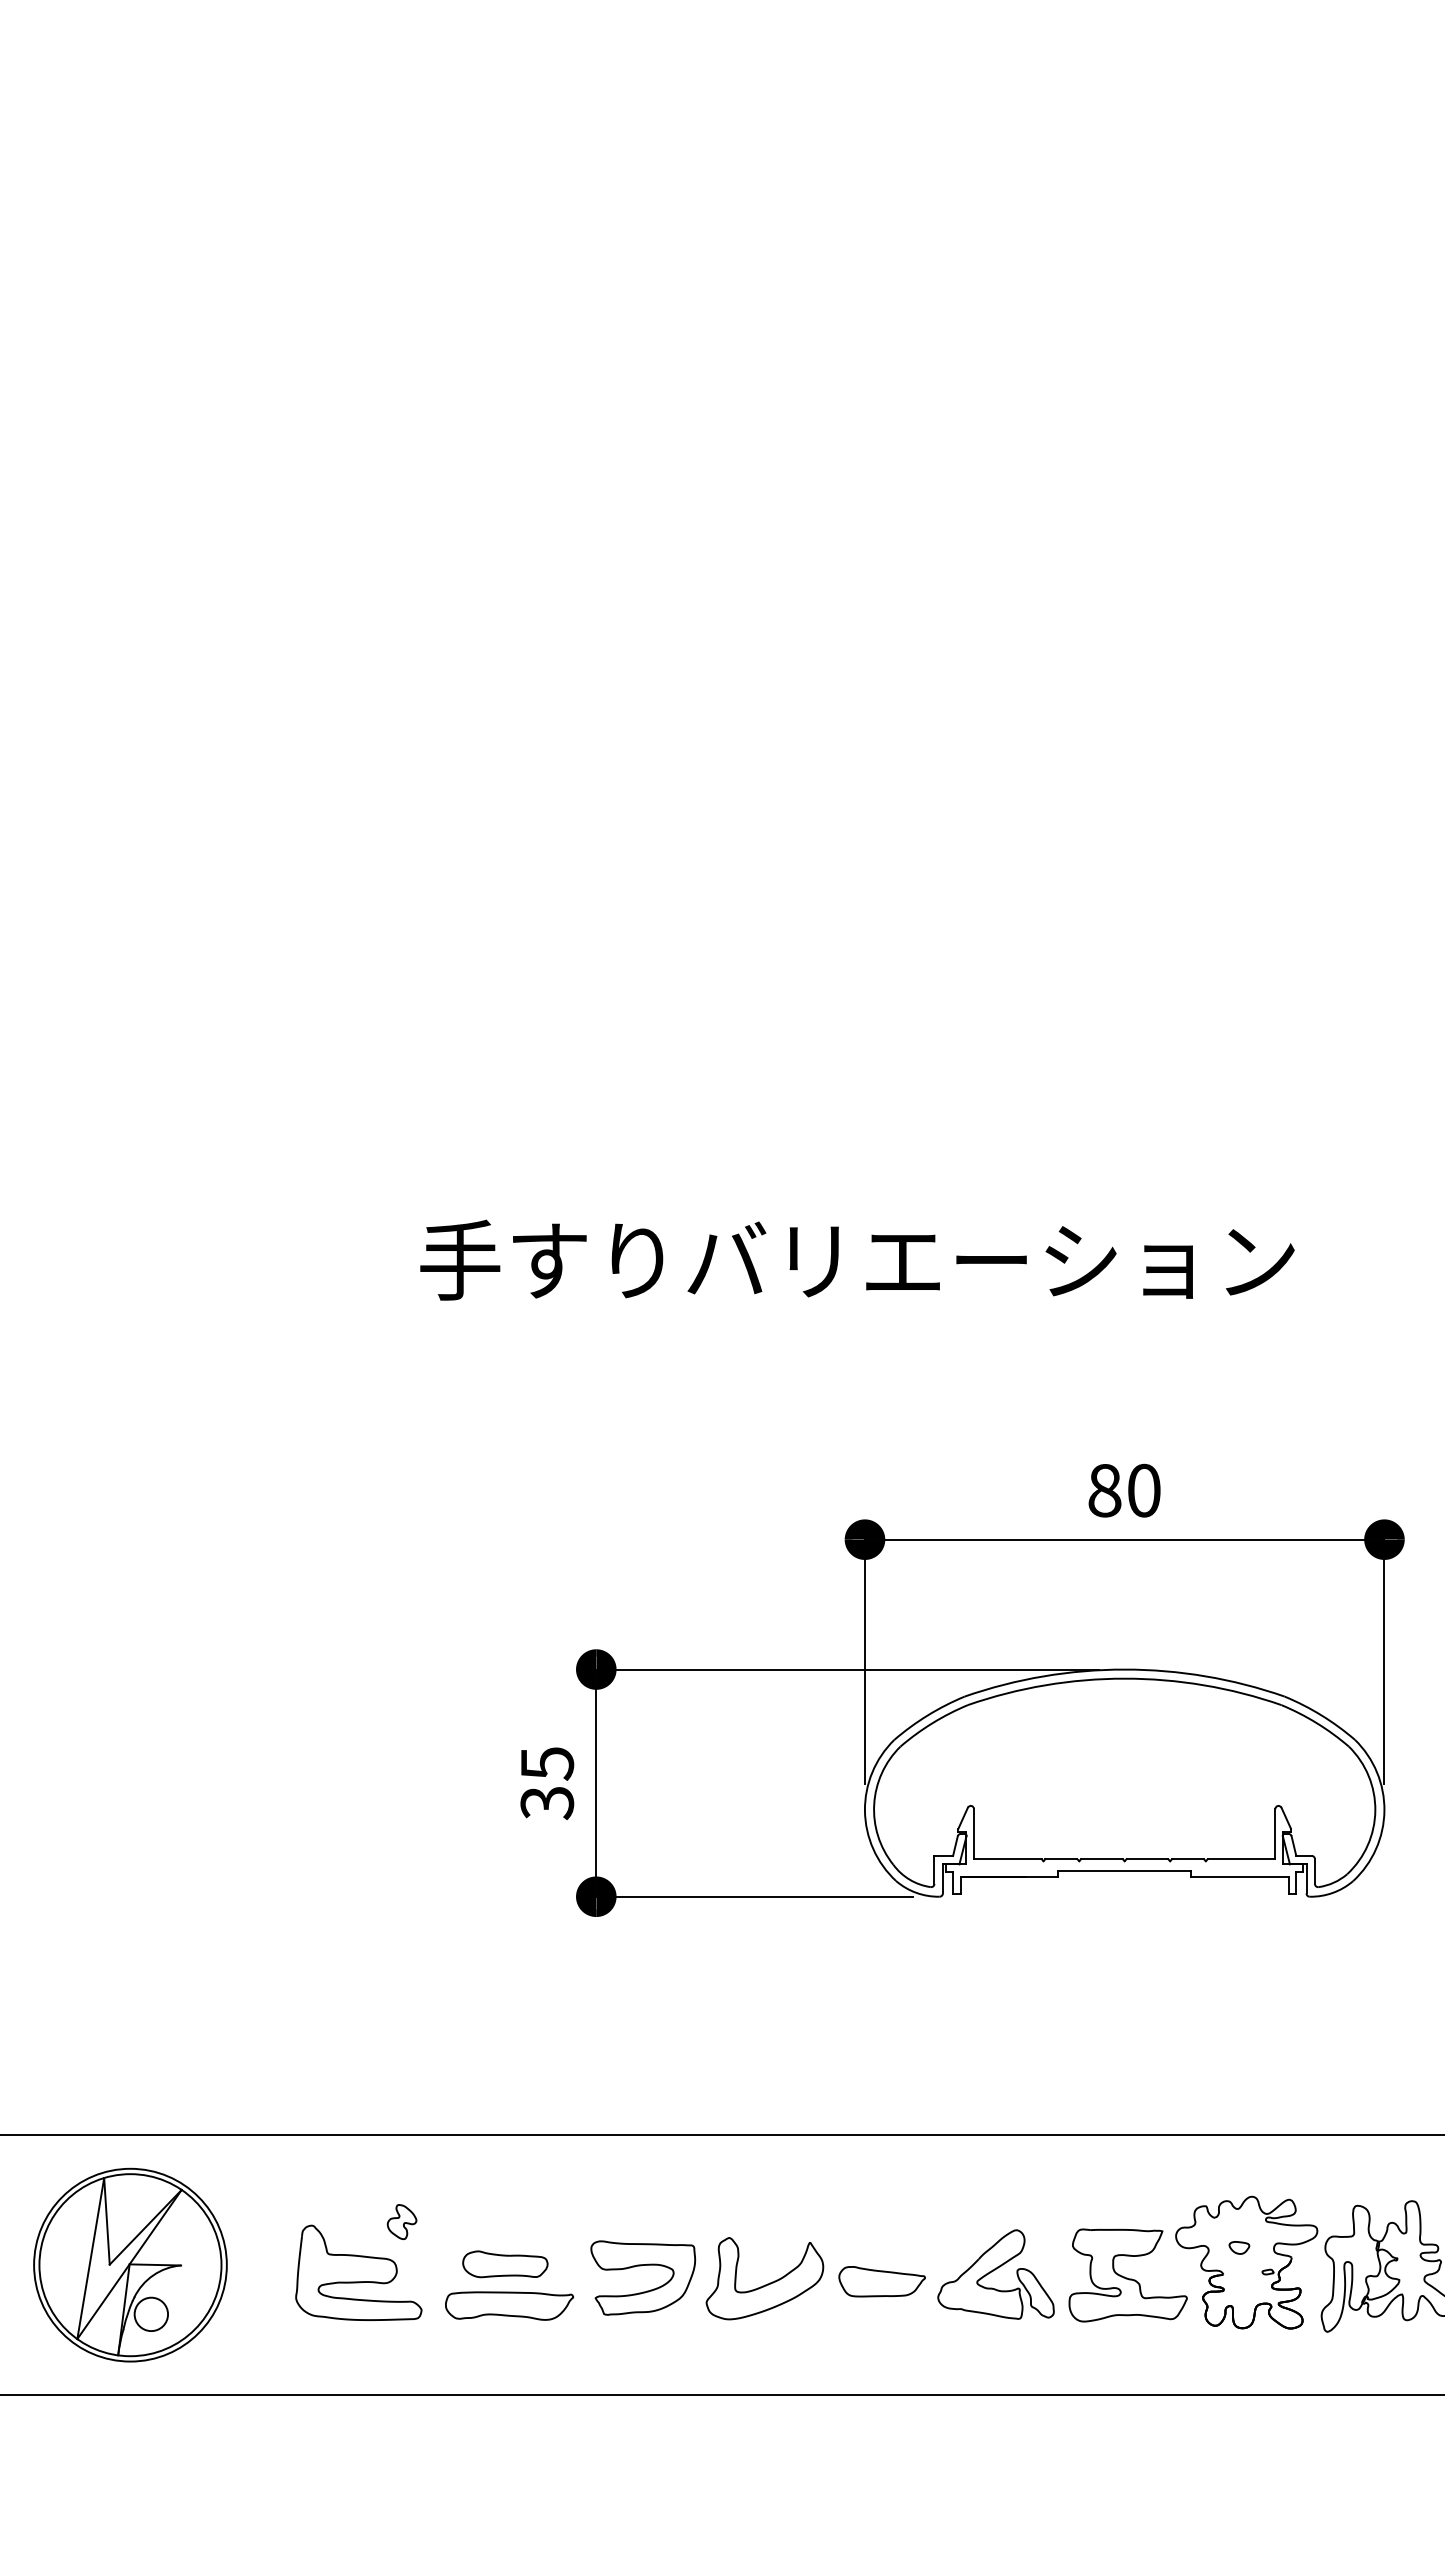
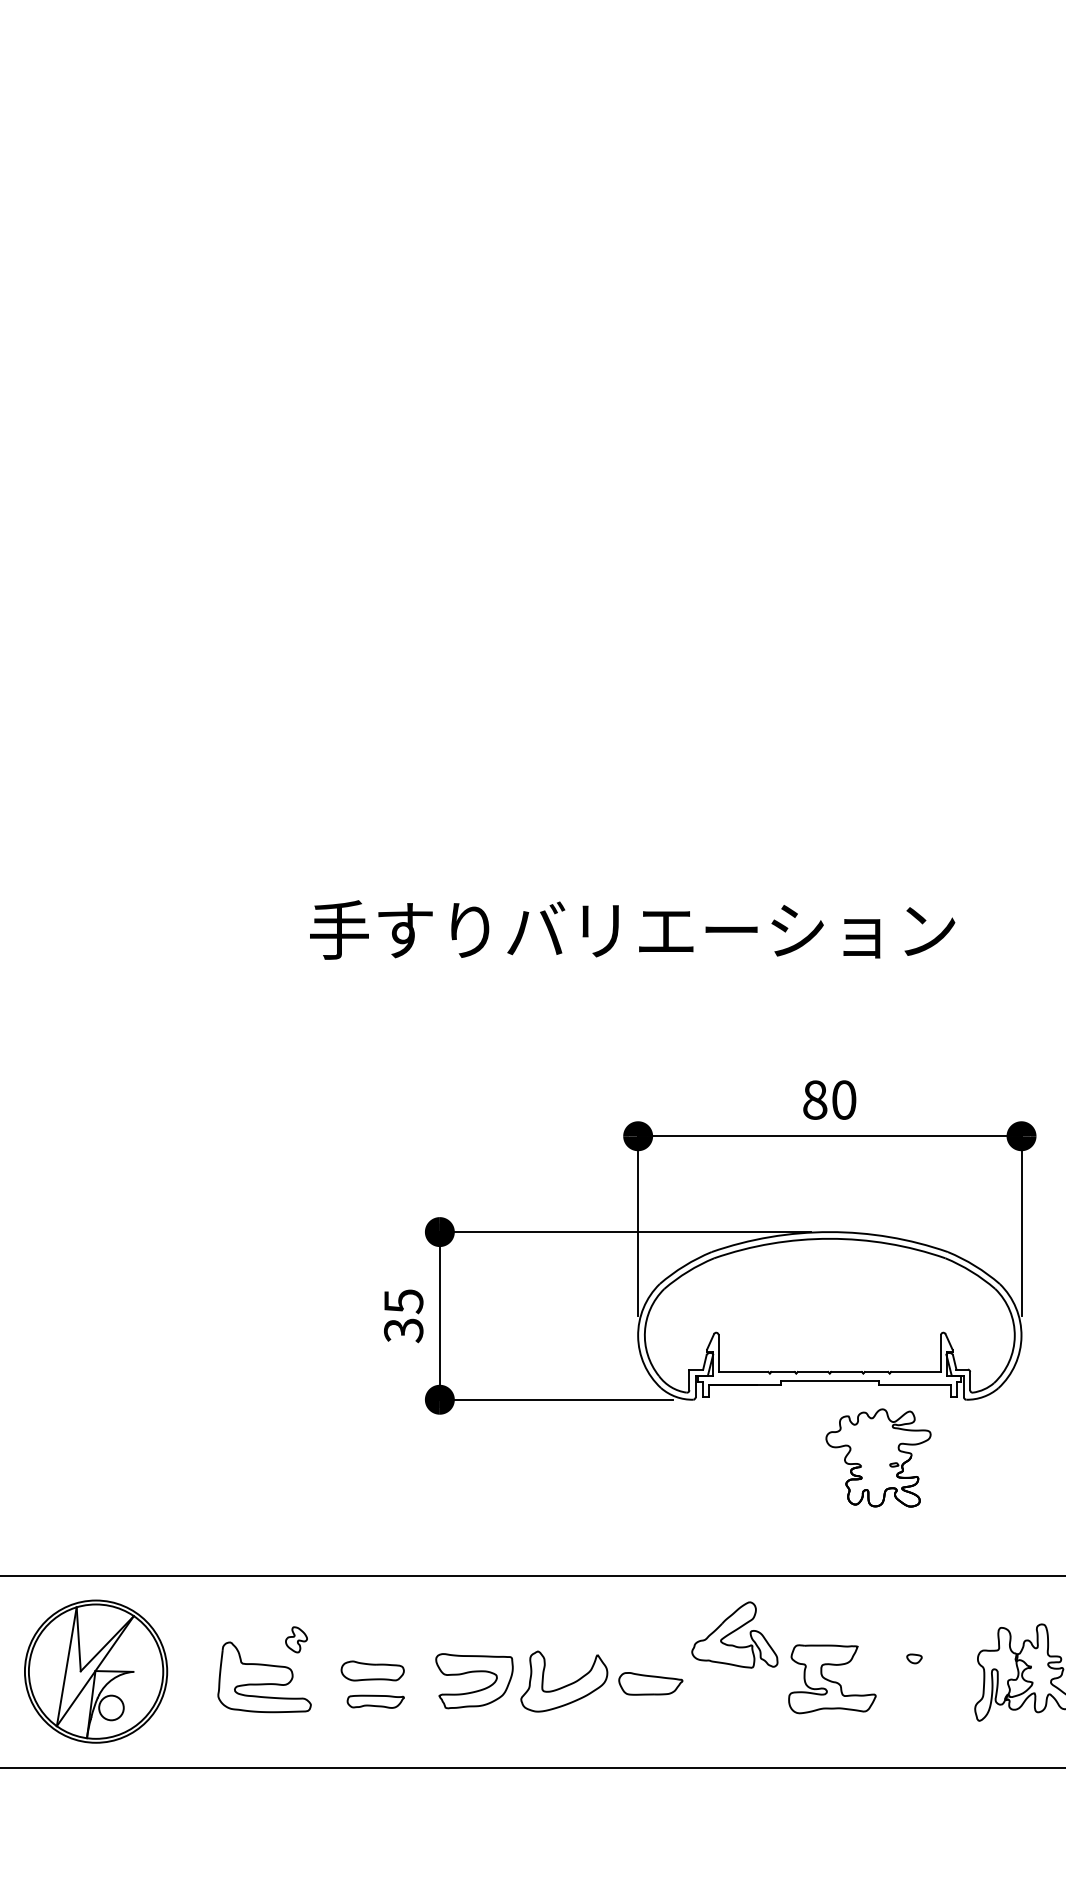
part: (1246, 2262) -> (878, 1457), moved
part: (995, 2274) -> (734, 1634), moved
part: (509, 2305) -> (375, 1701), size x0.6

